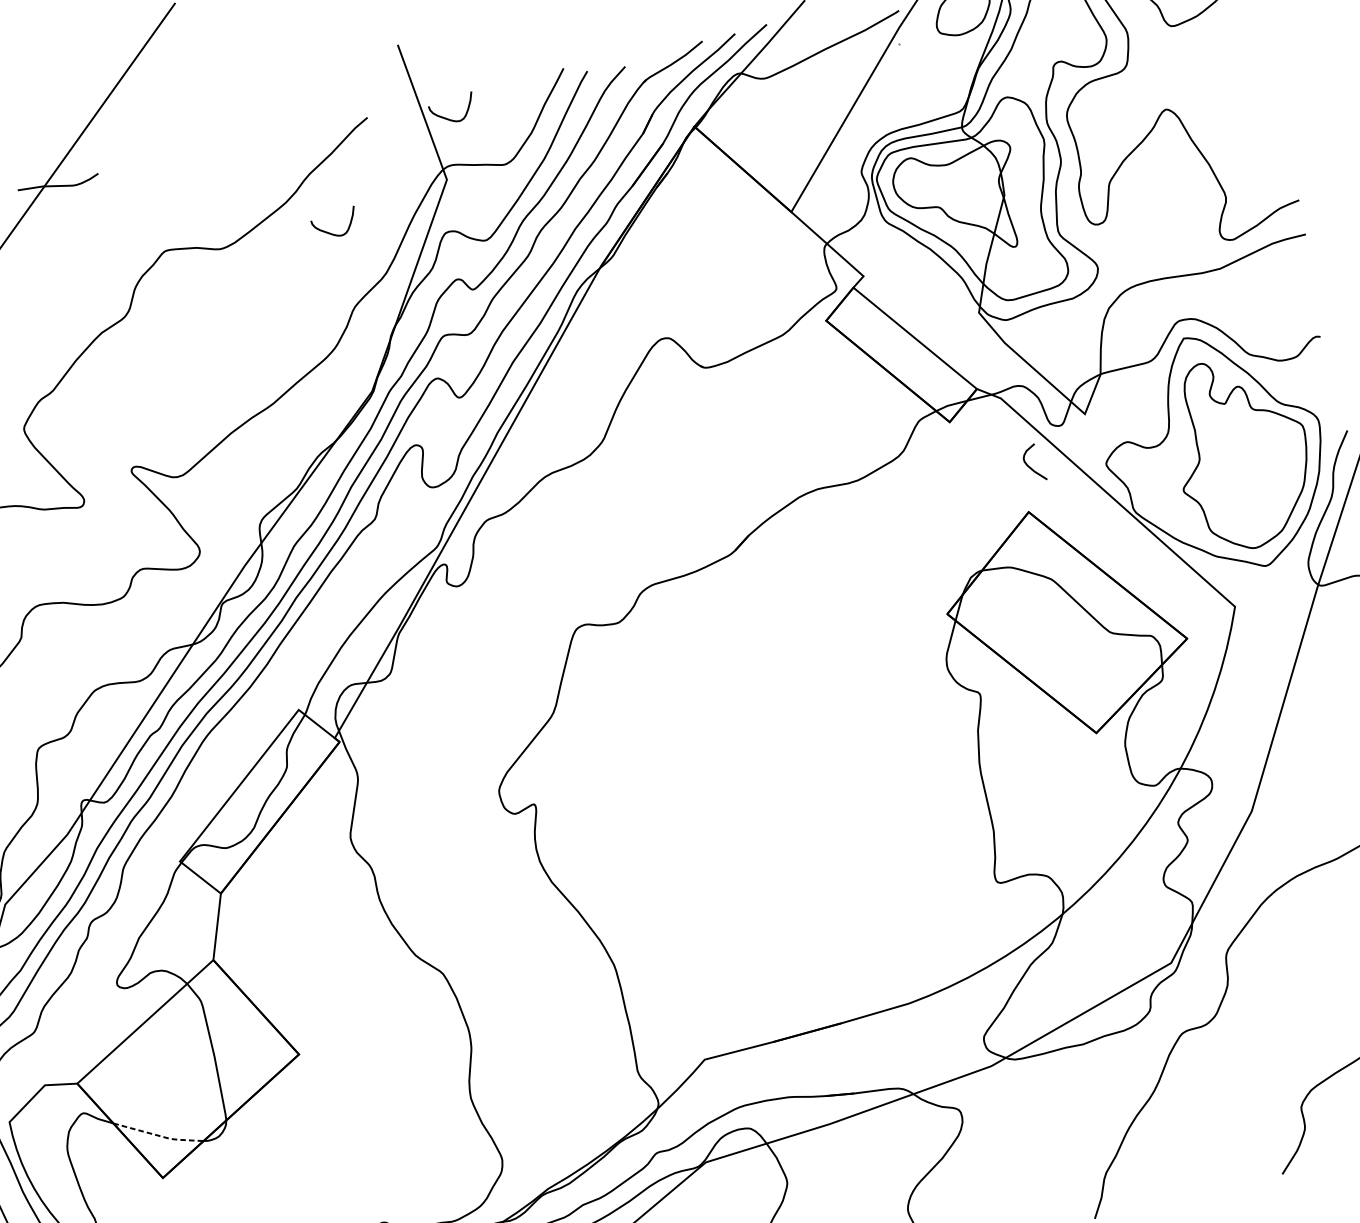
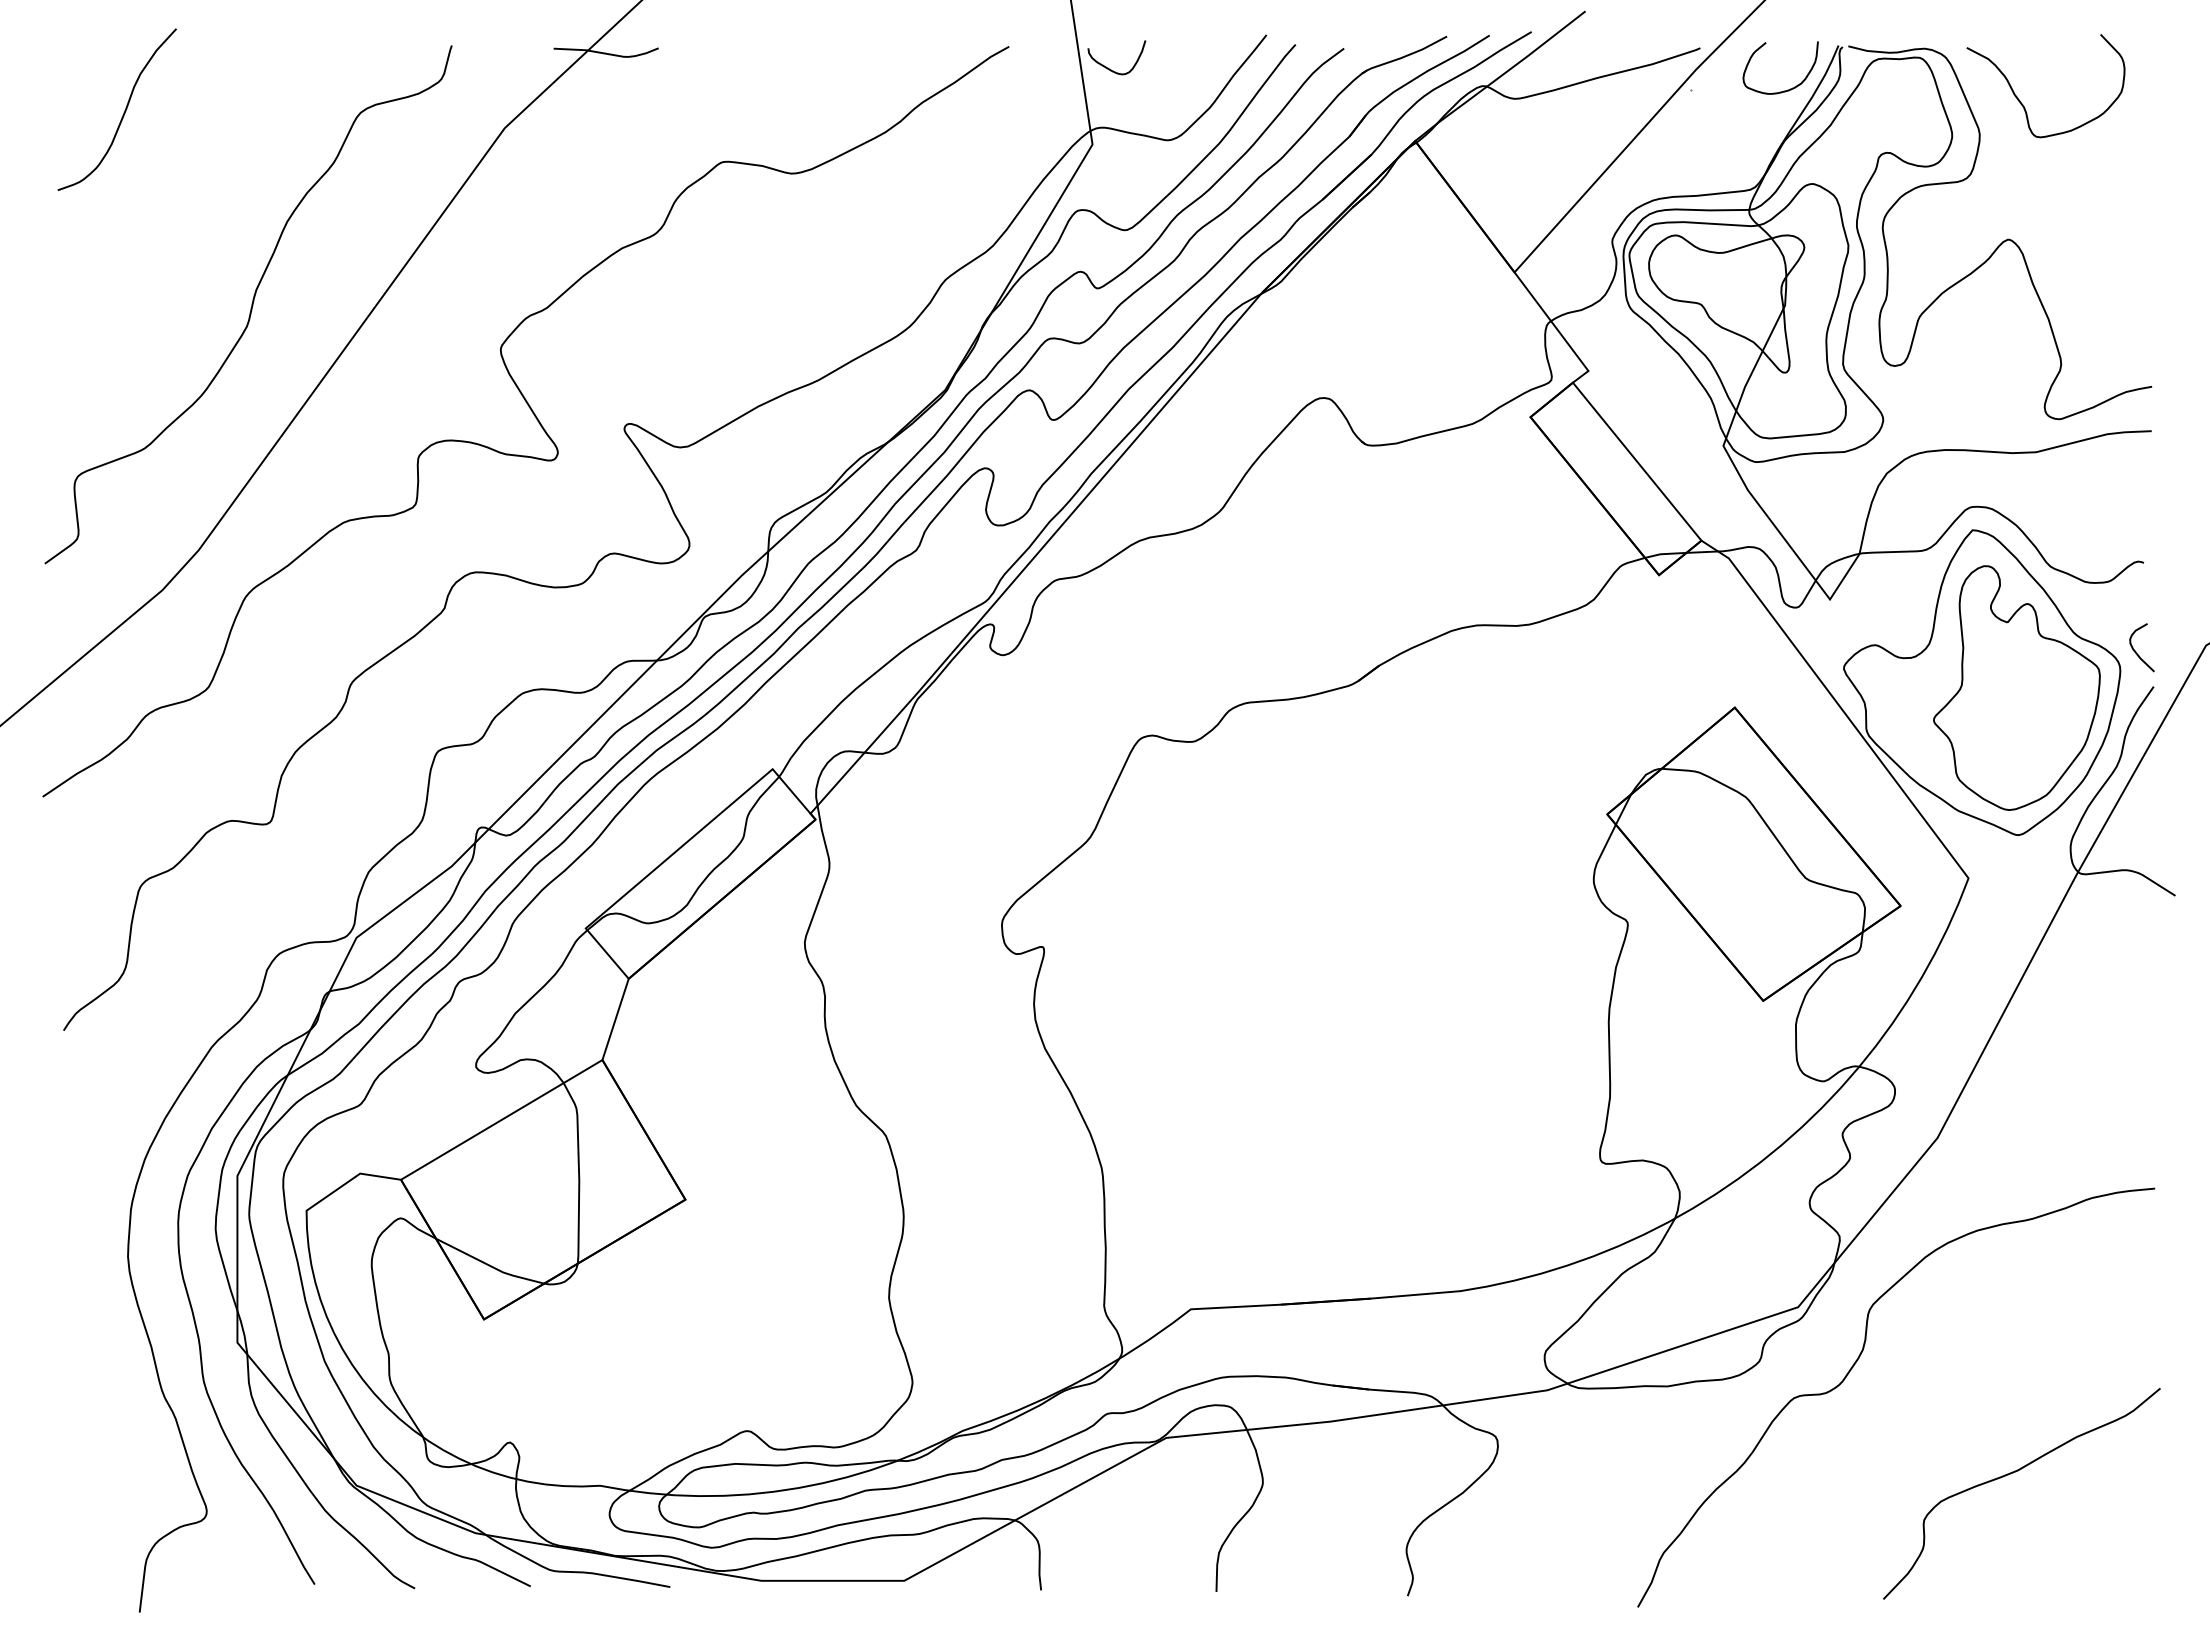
curve: (329, 232) -> (932, 180), removed
curve: (1030, 466) -> (2136, 651), moved
line: (158, 1135) -> (489, 1265), dashed -> solid

